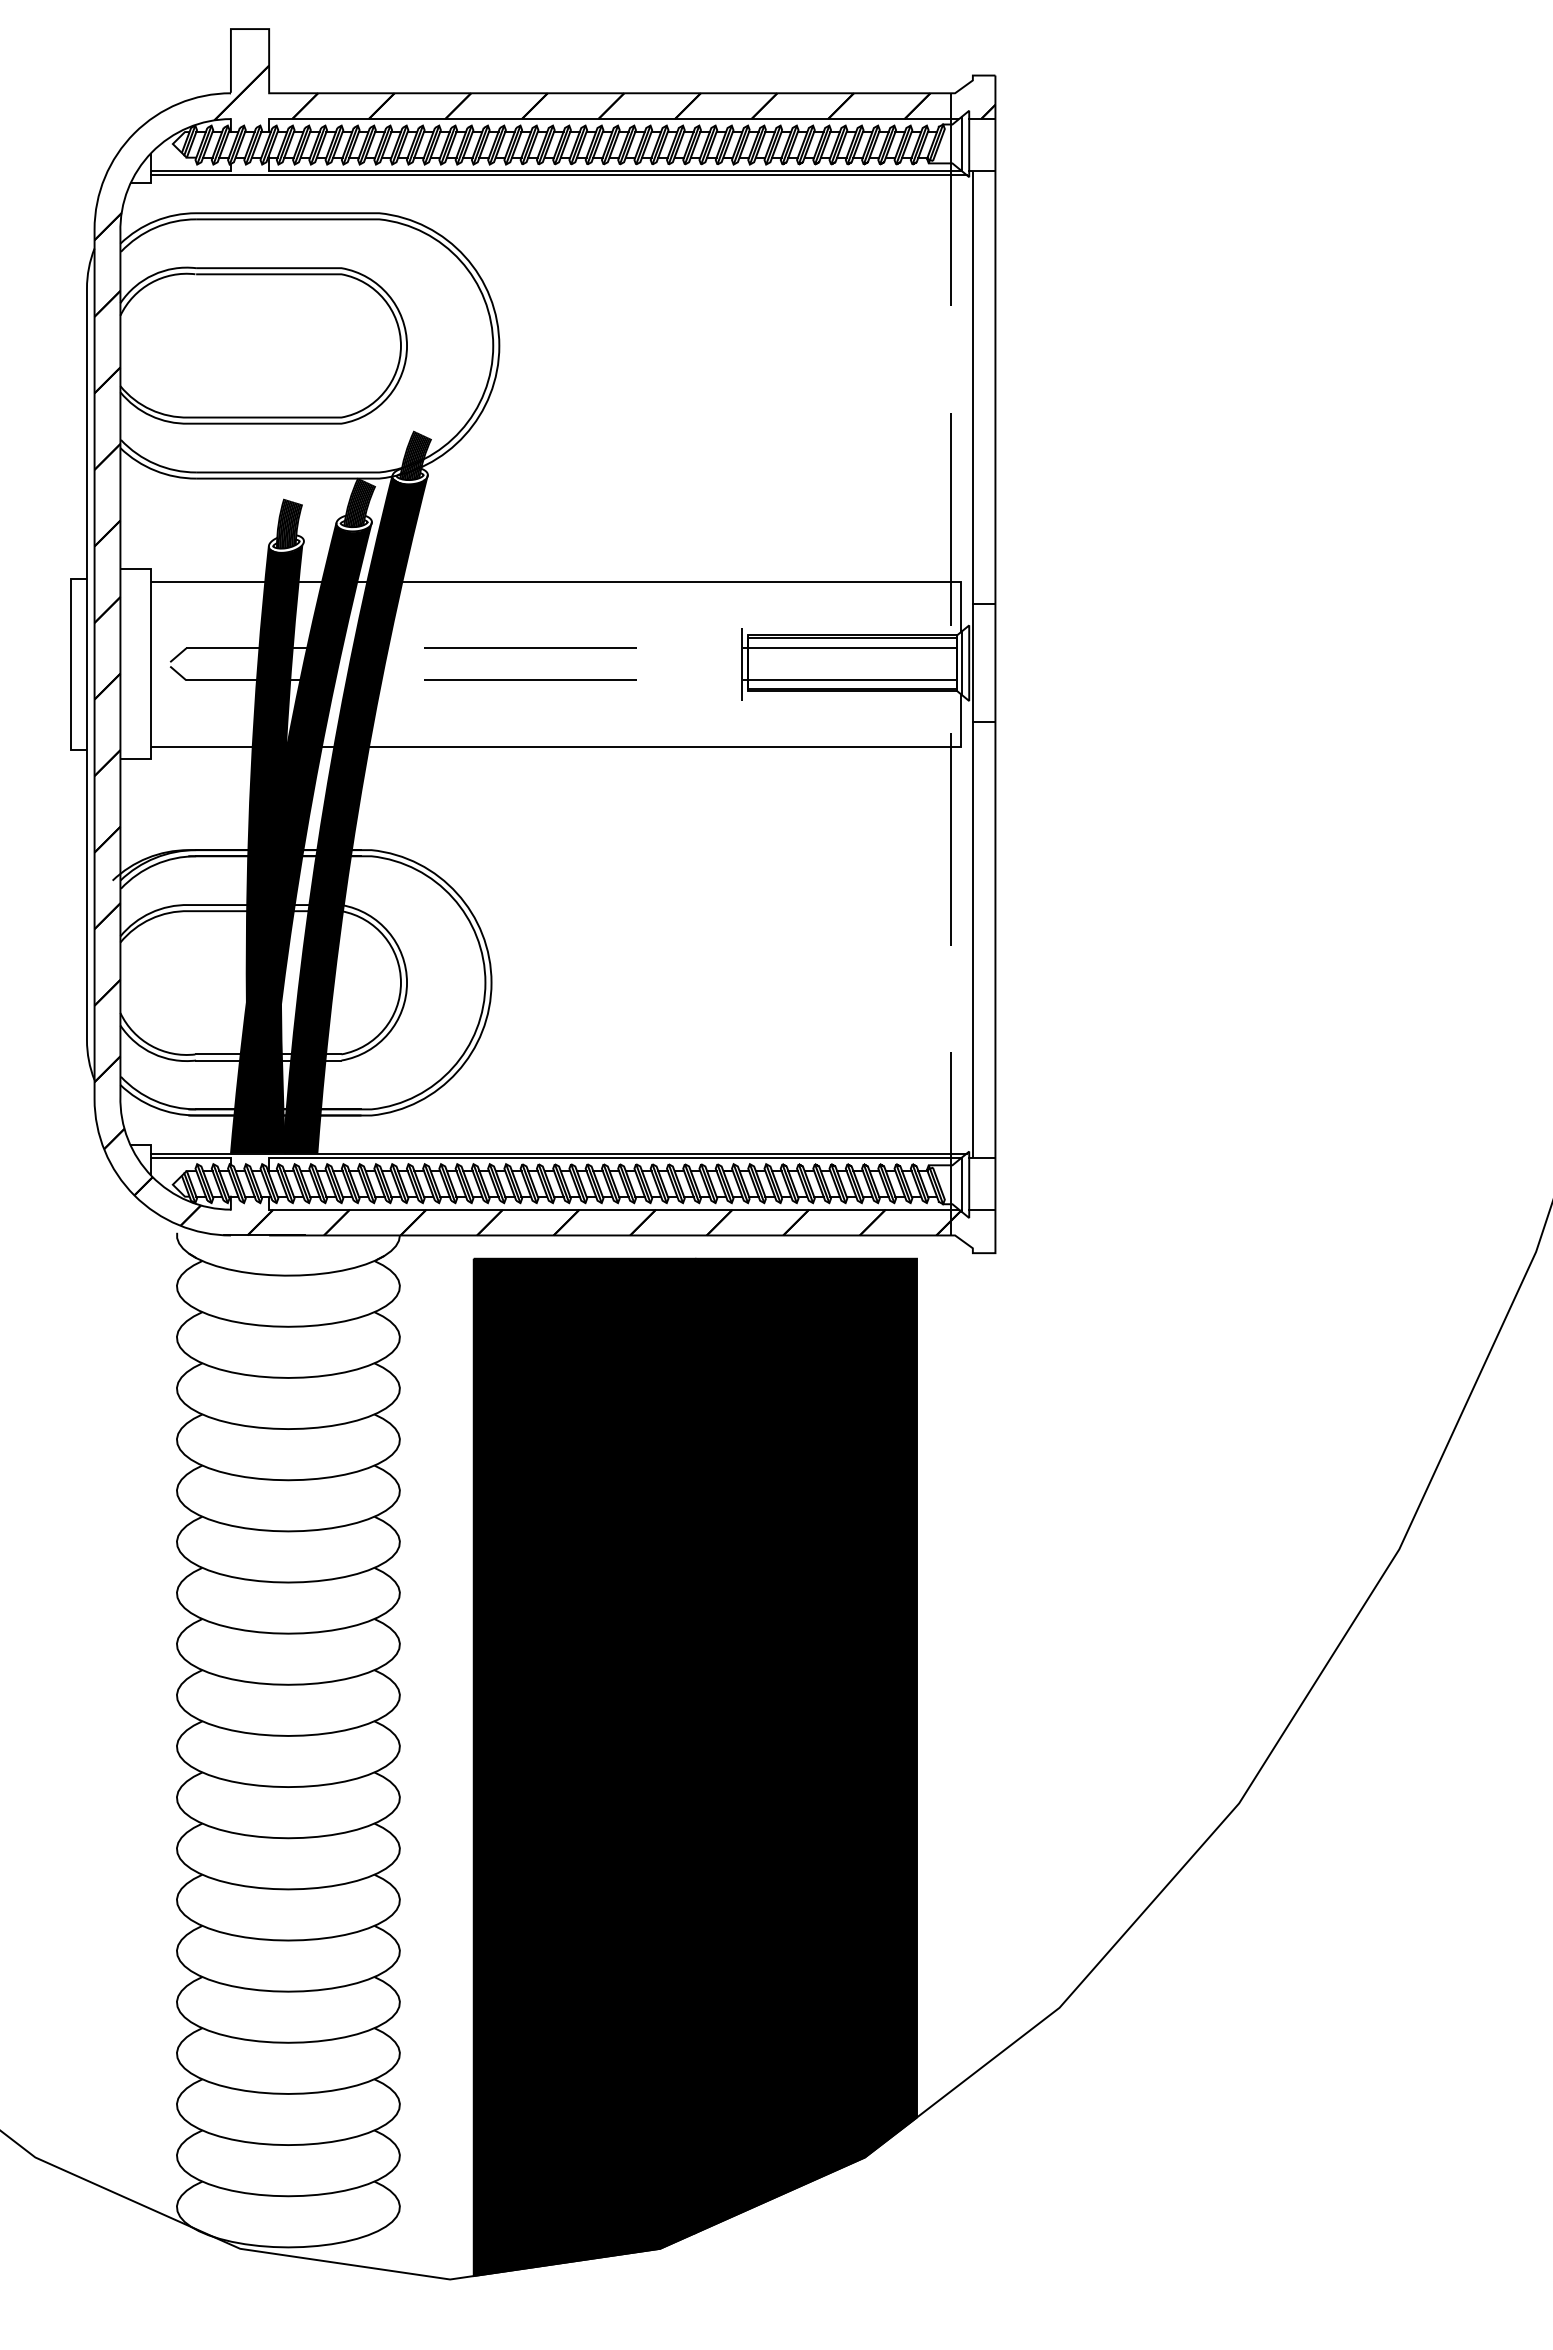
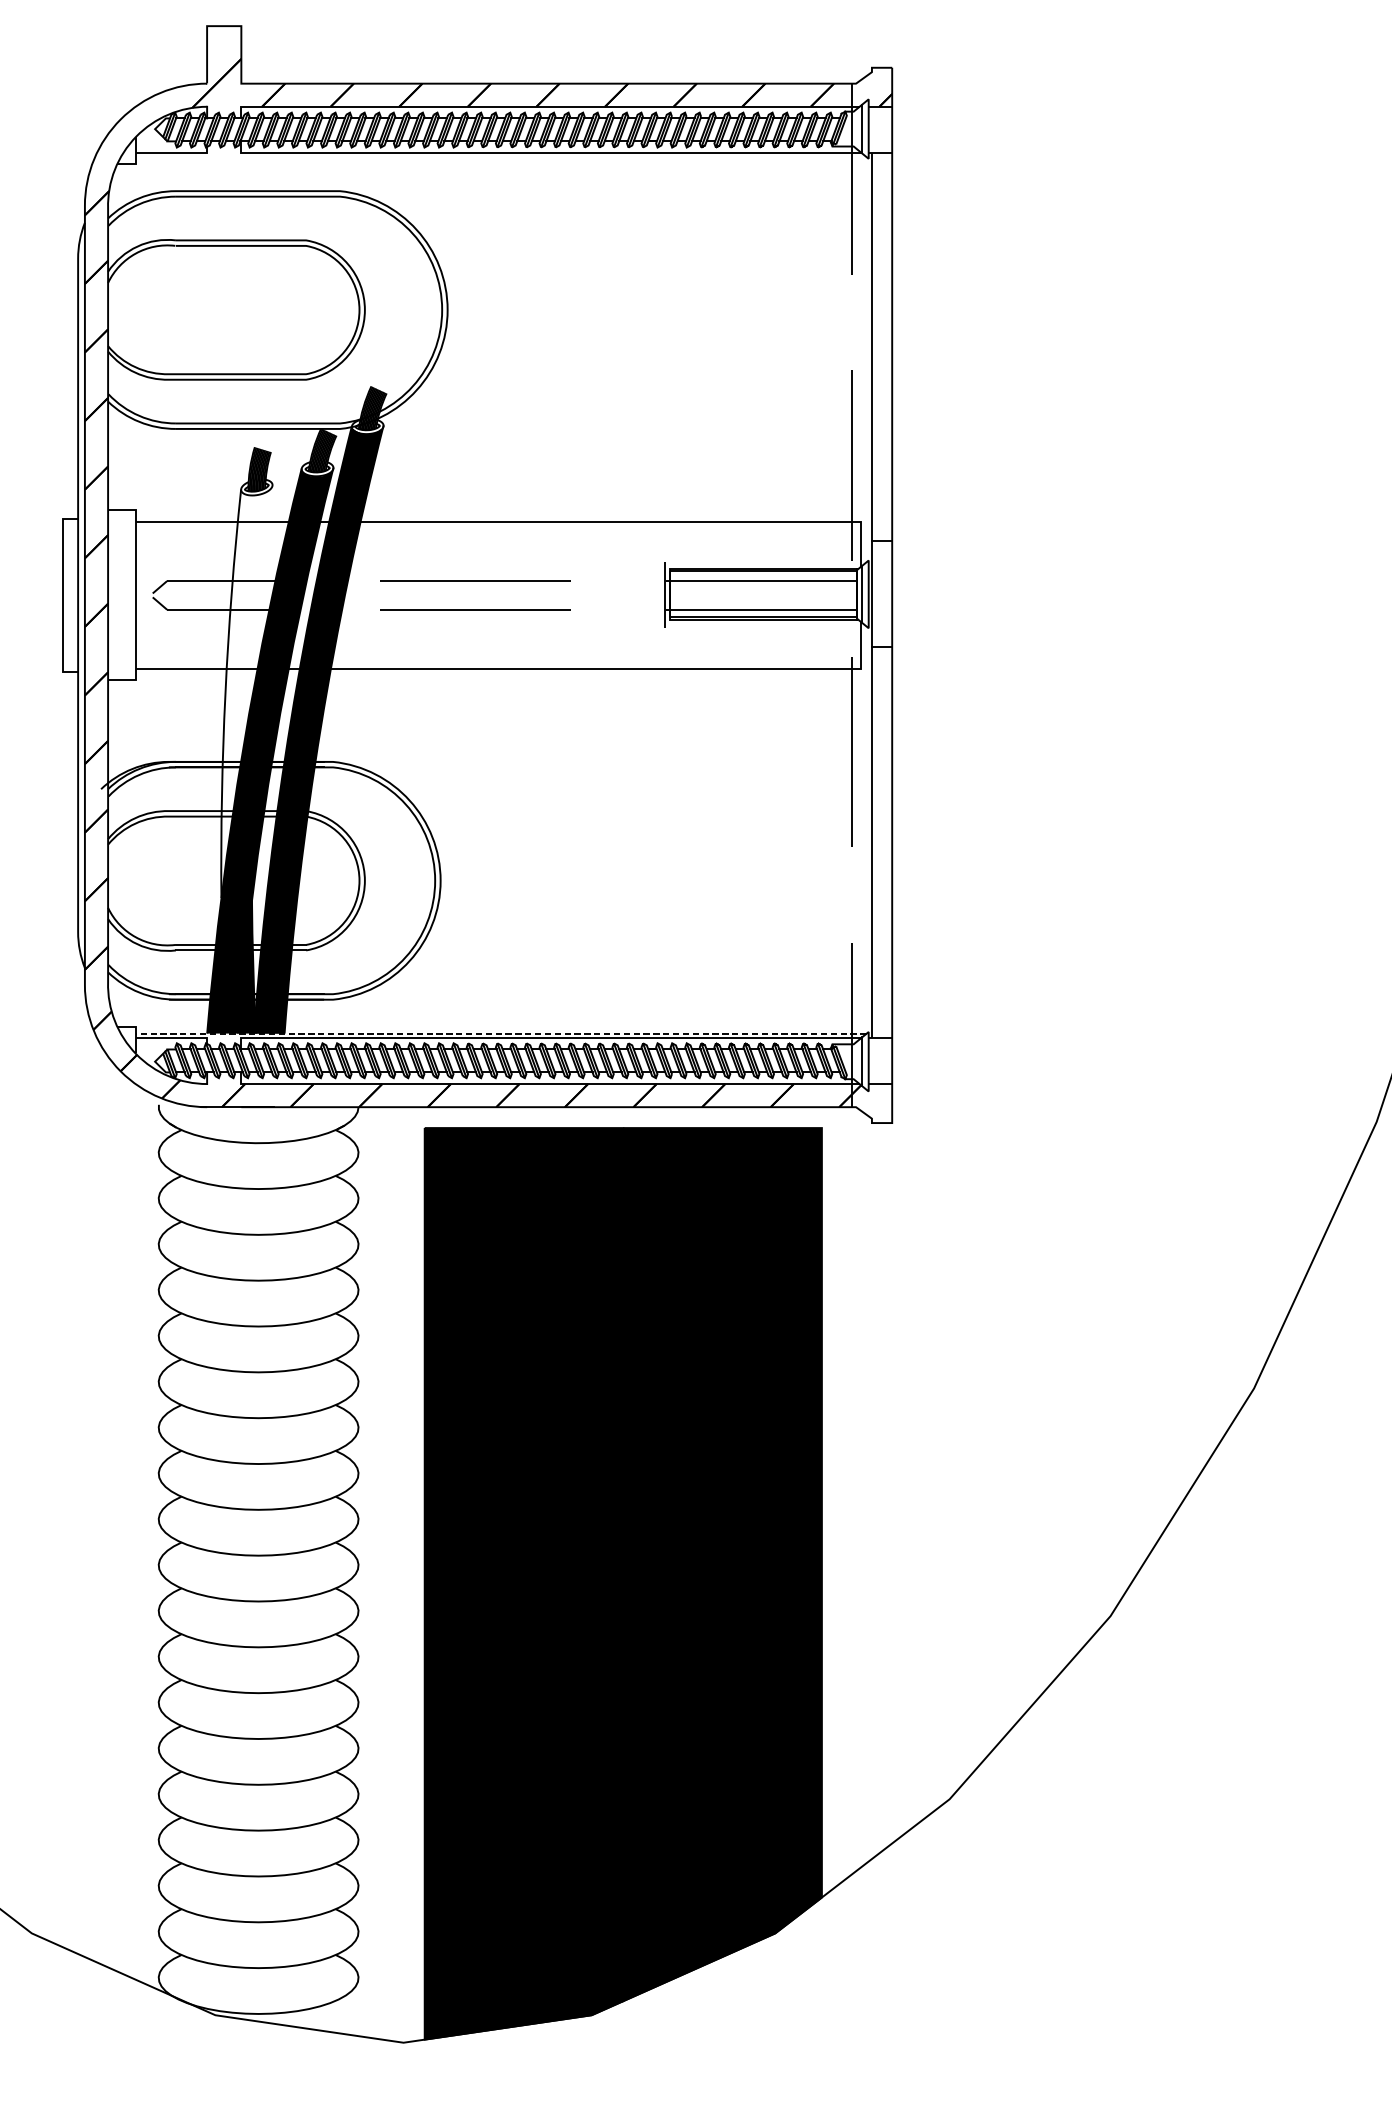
line: (558, 175) -> (500, 157), removed
fill: (274, 773) -> (246, 693), removed
line: (558, 1153) -> (500, 1033), solid -> dashed

